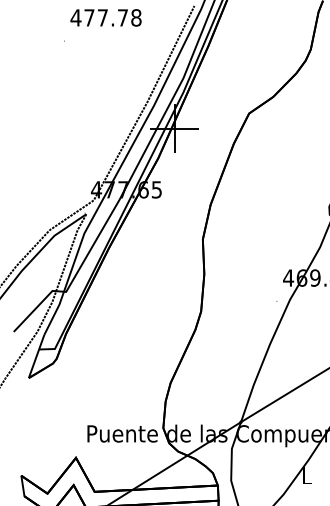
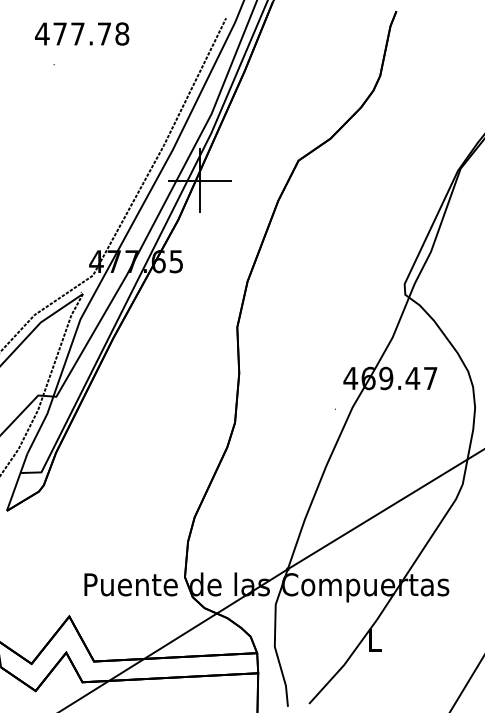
text: (106, 17) -> (82, 33), moved

